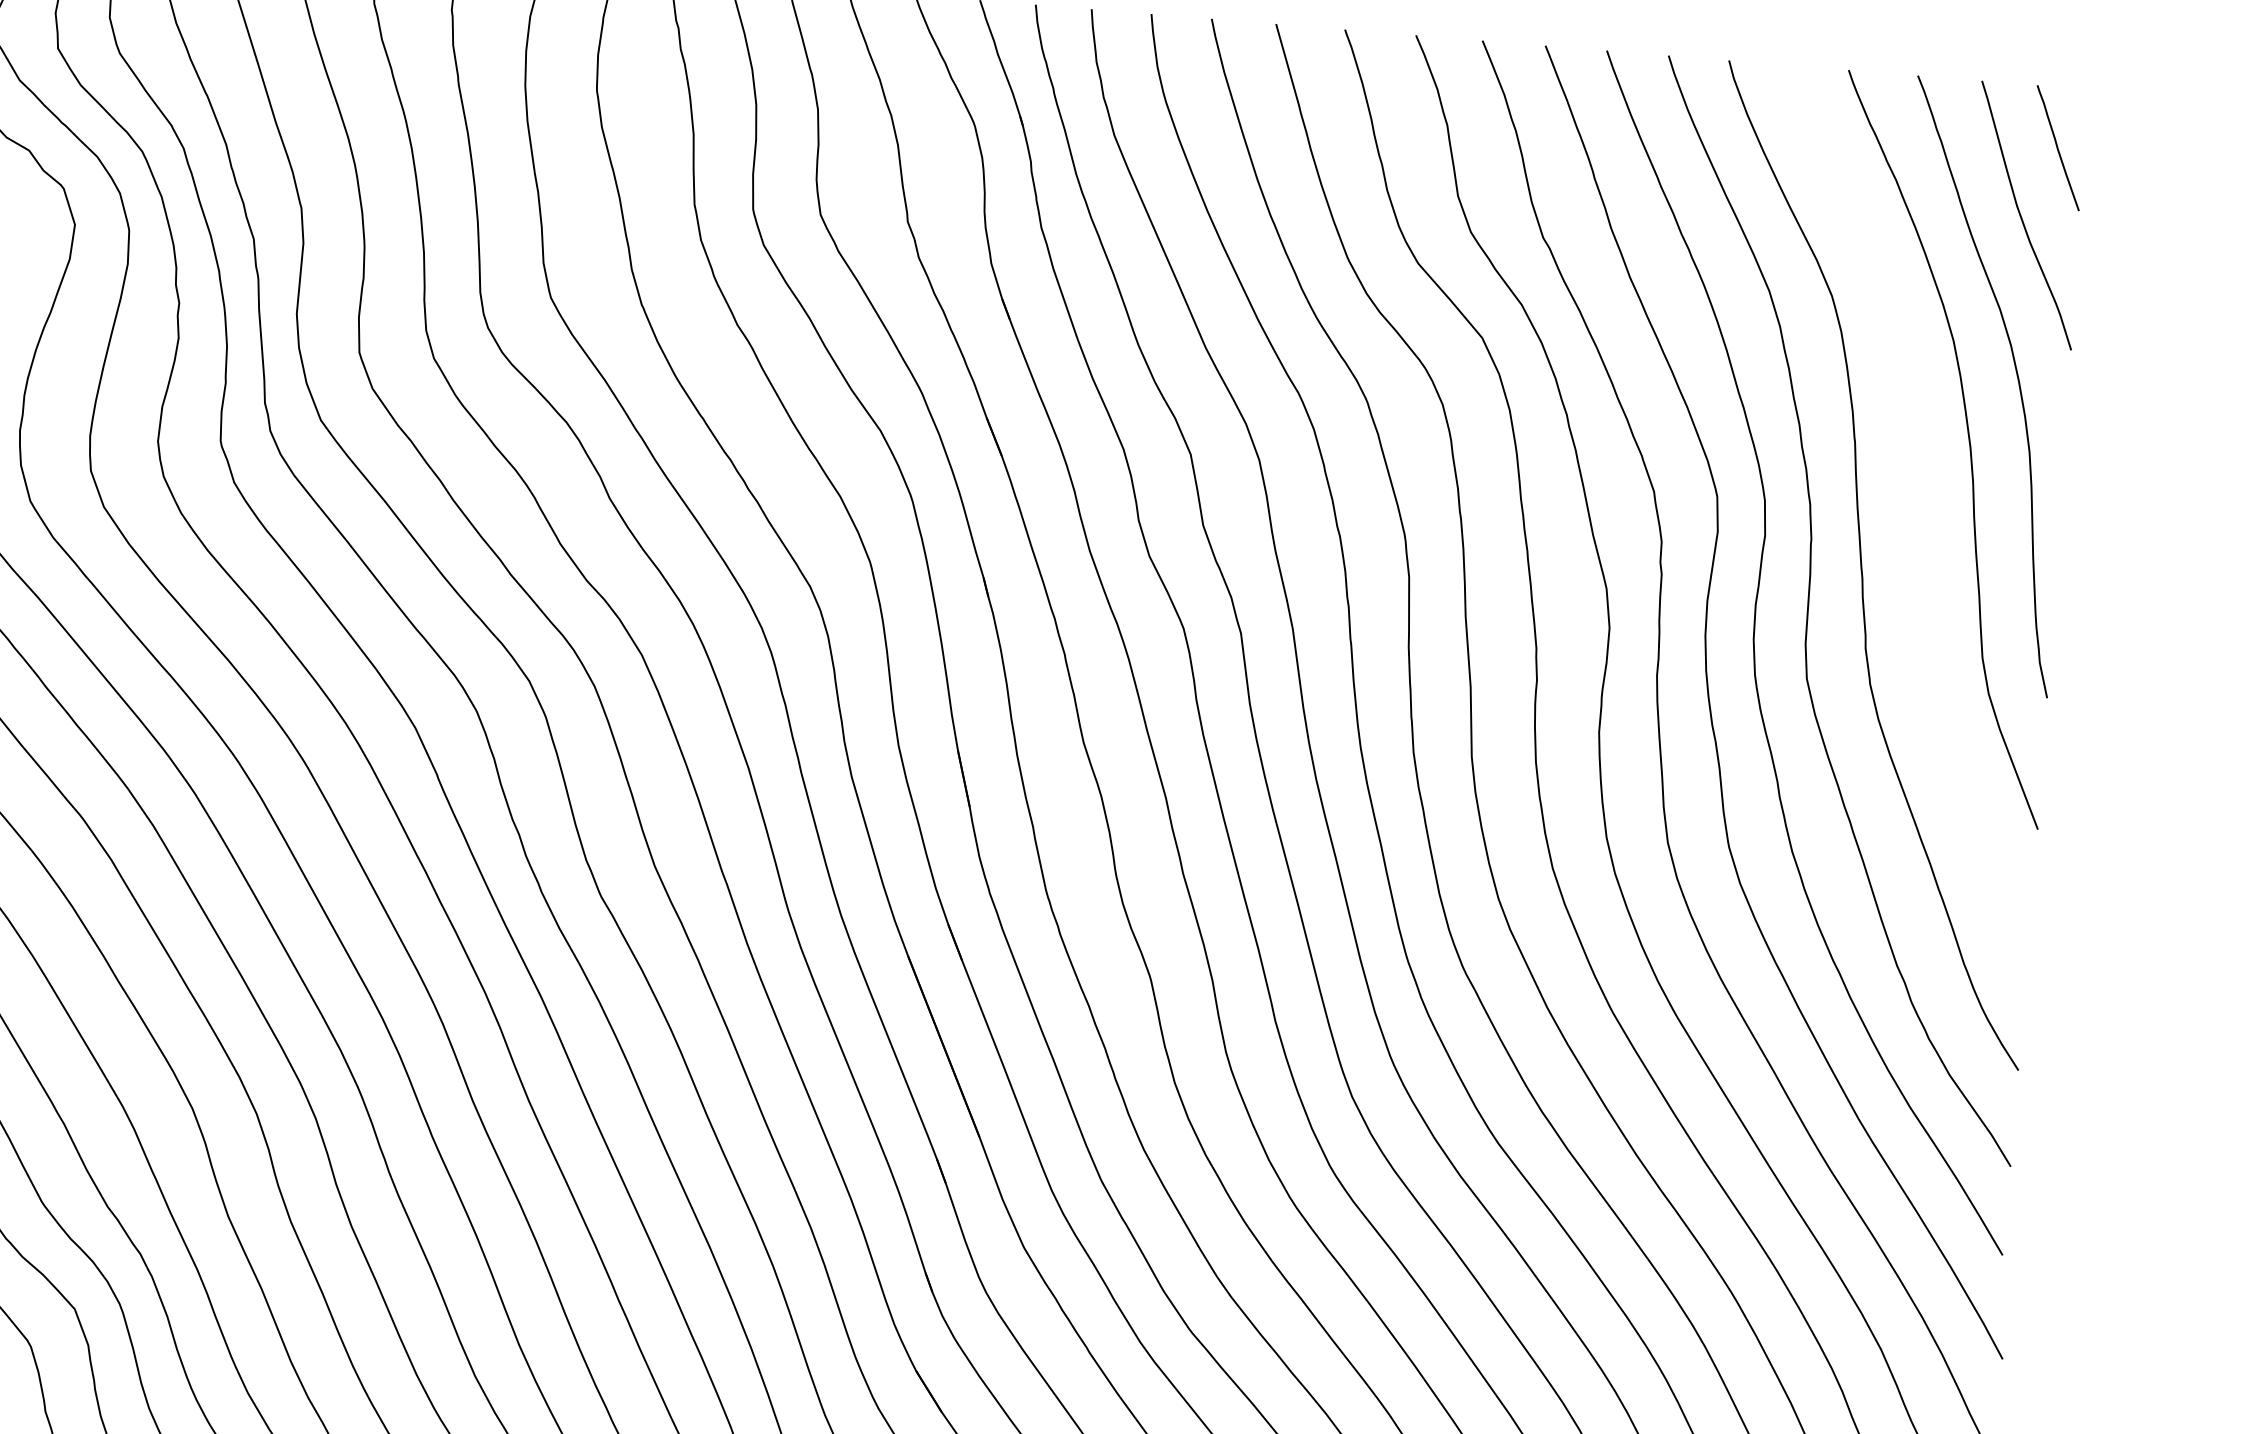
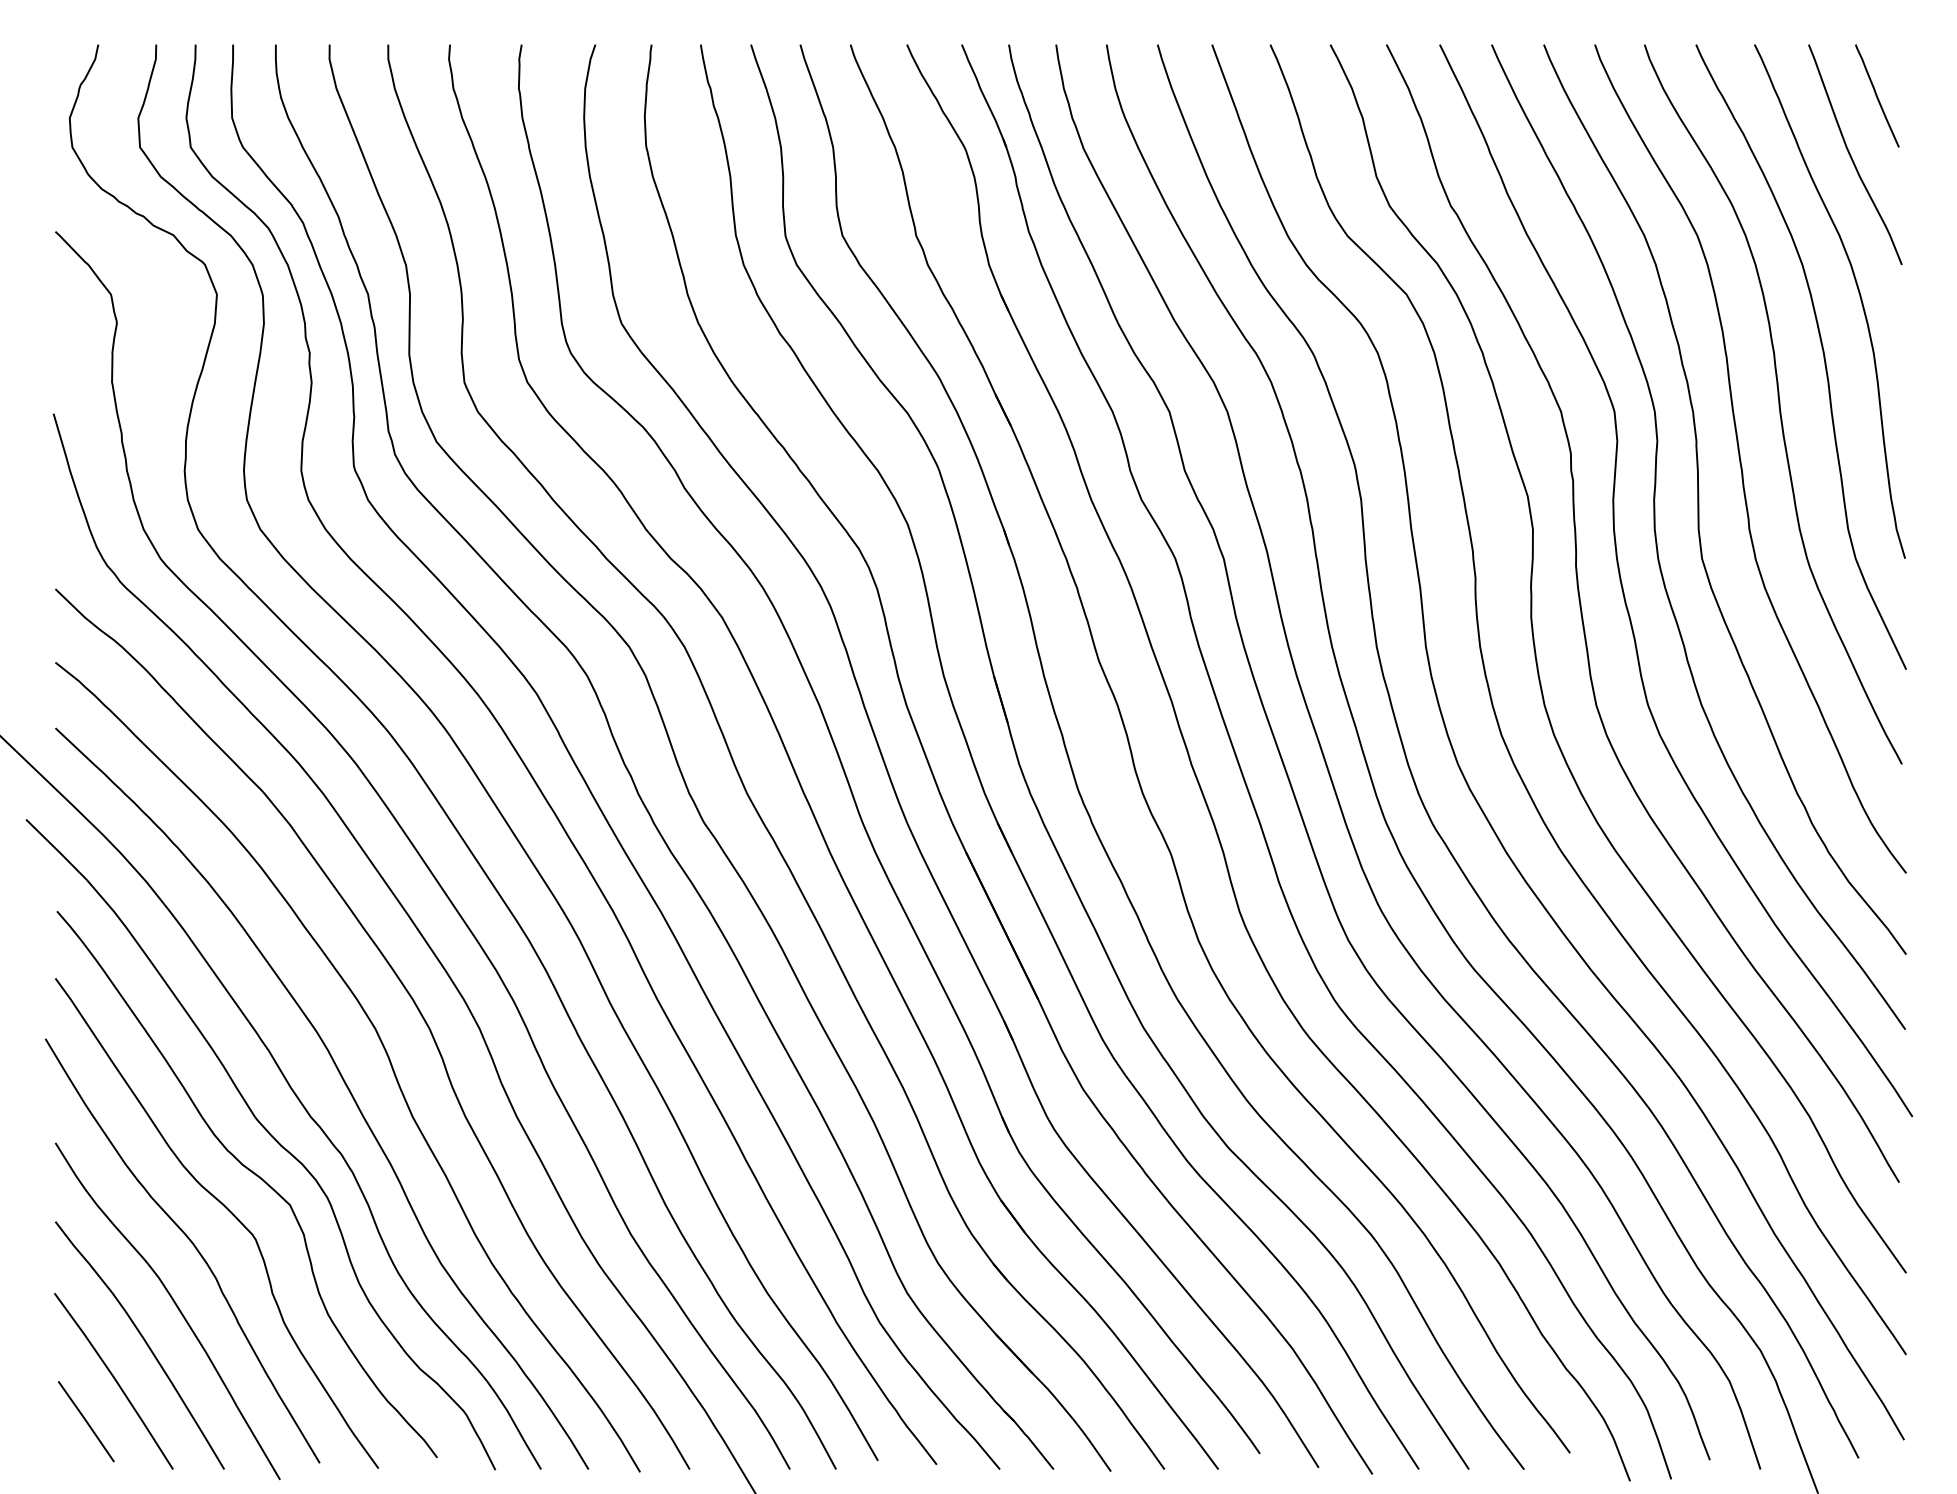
curve: (1911, 503) -> (1778, 404), added

